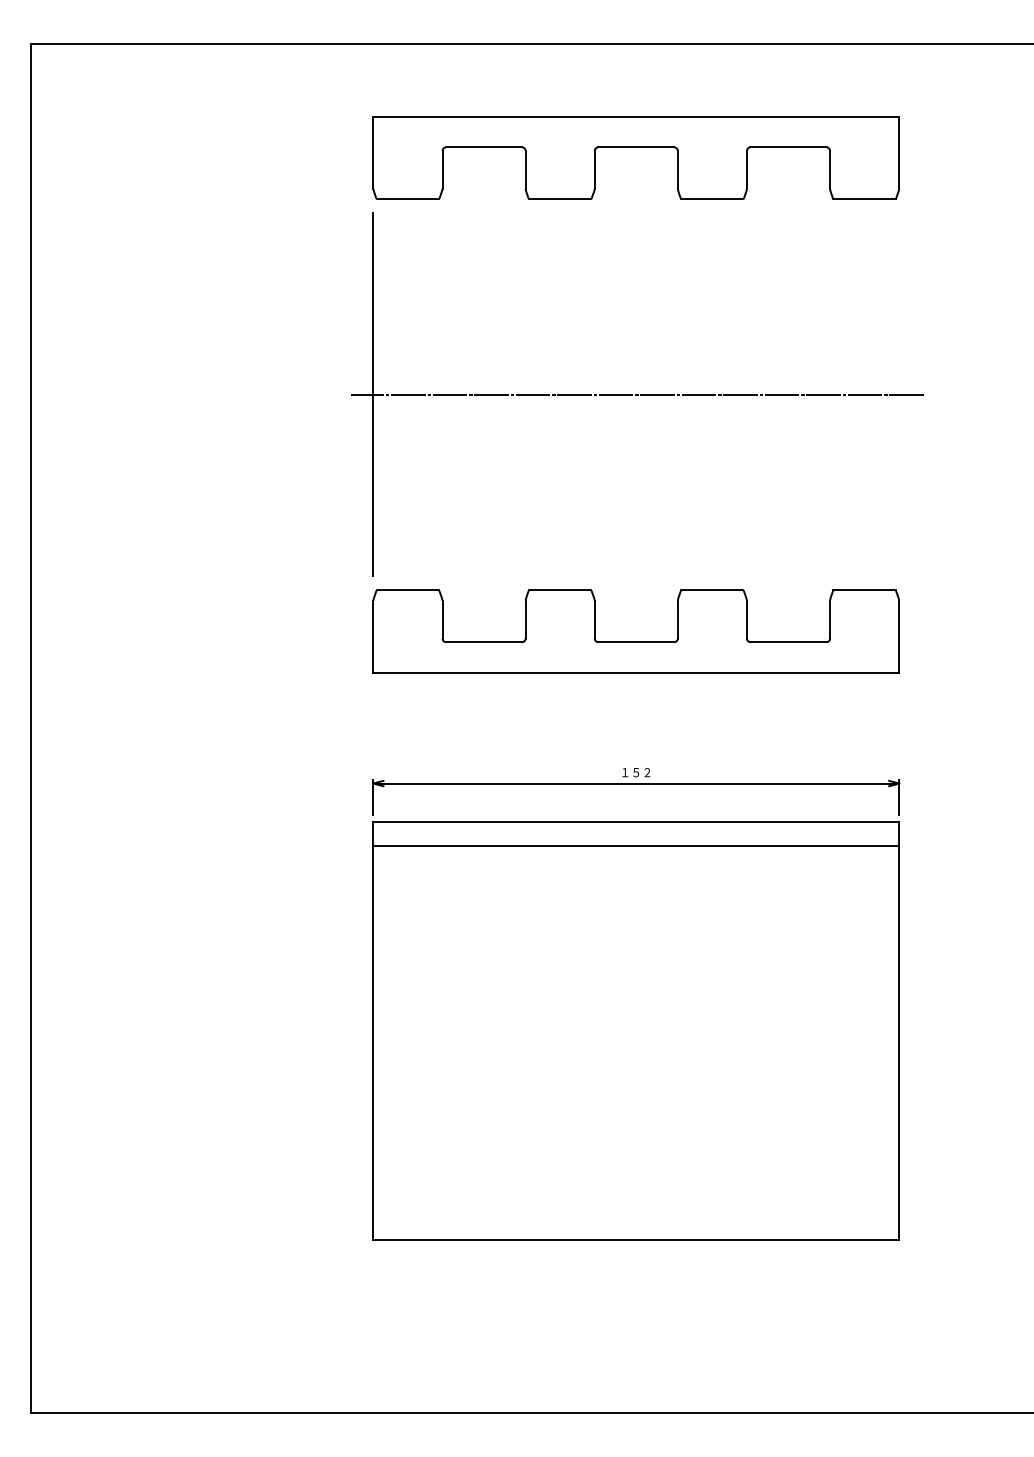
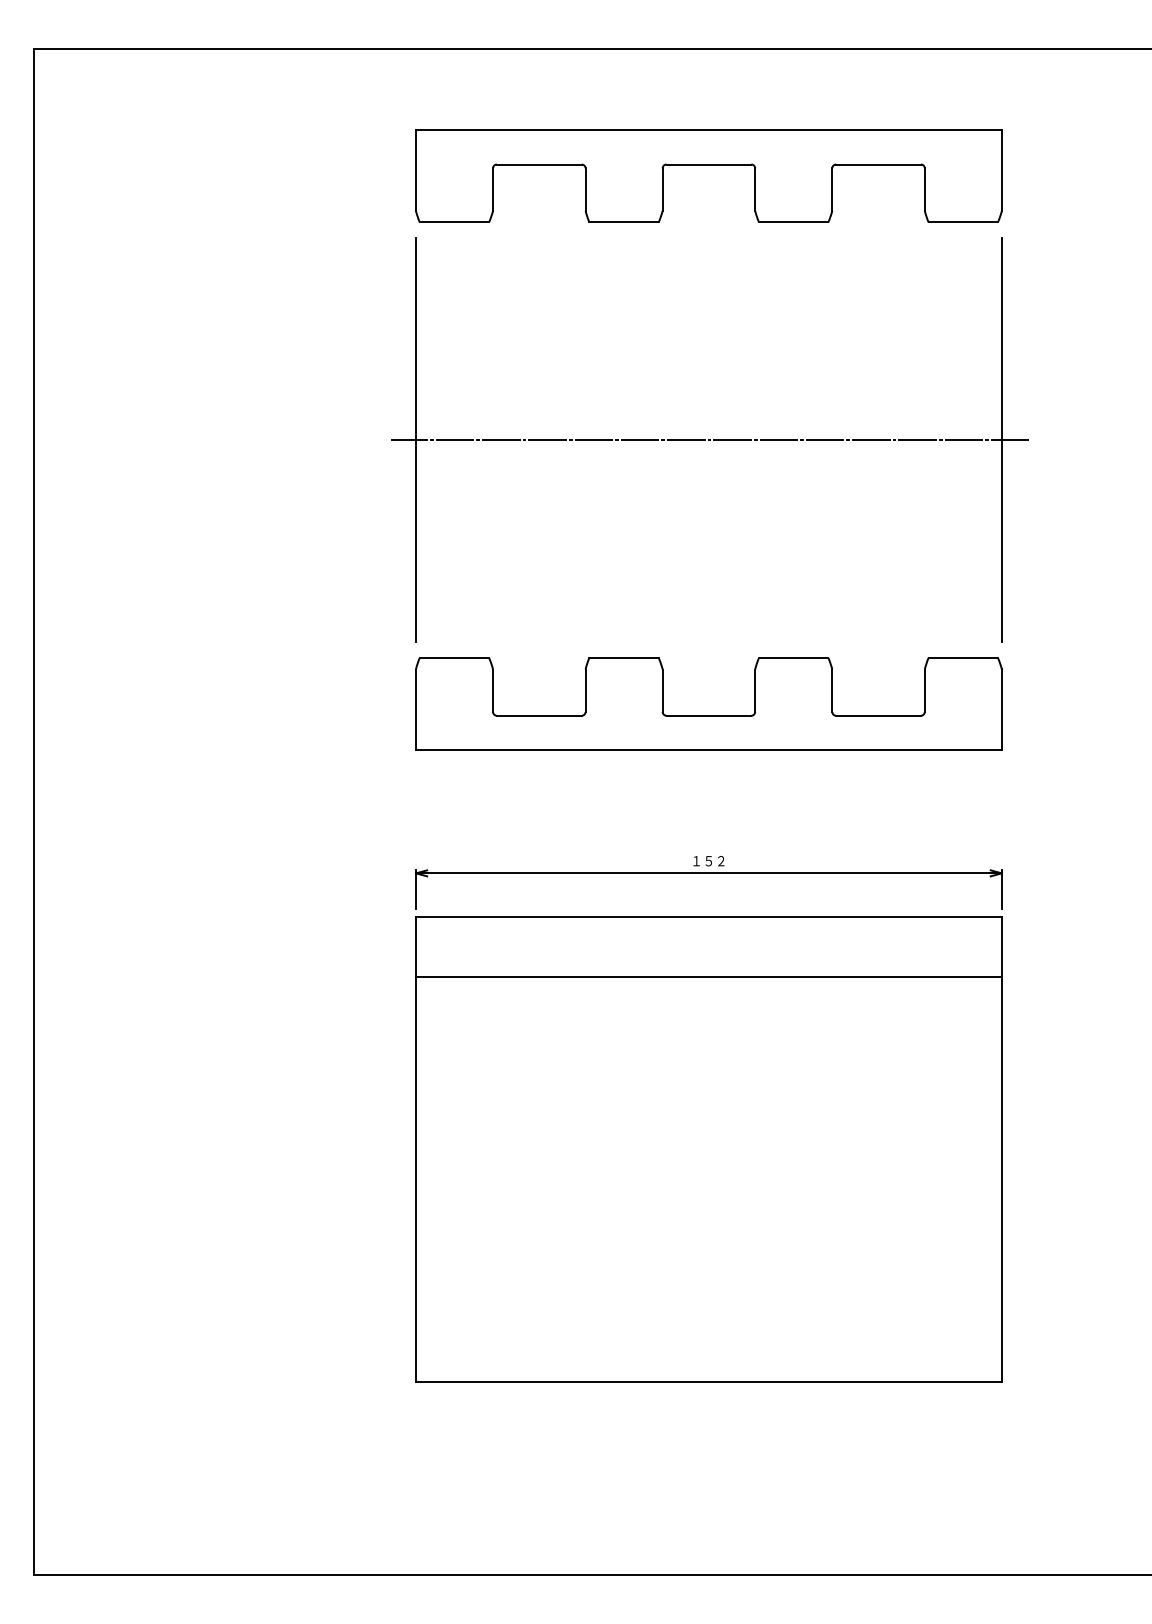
line: (898, 394) -> (1001, 439), added
line: (635, 845) -> (708, 977), moved

